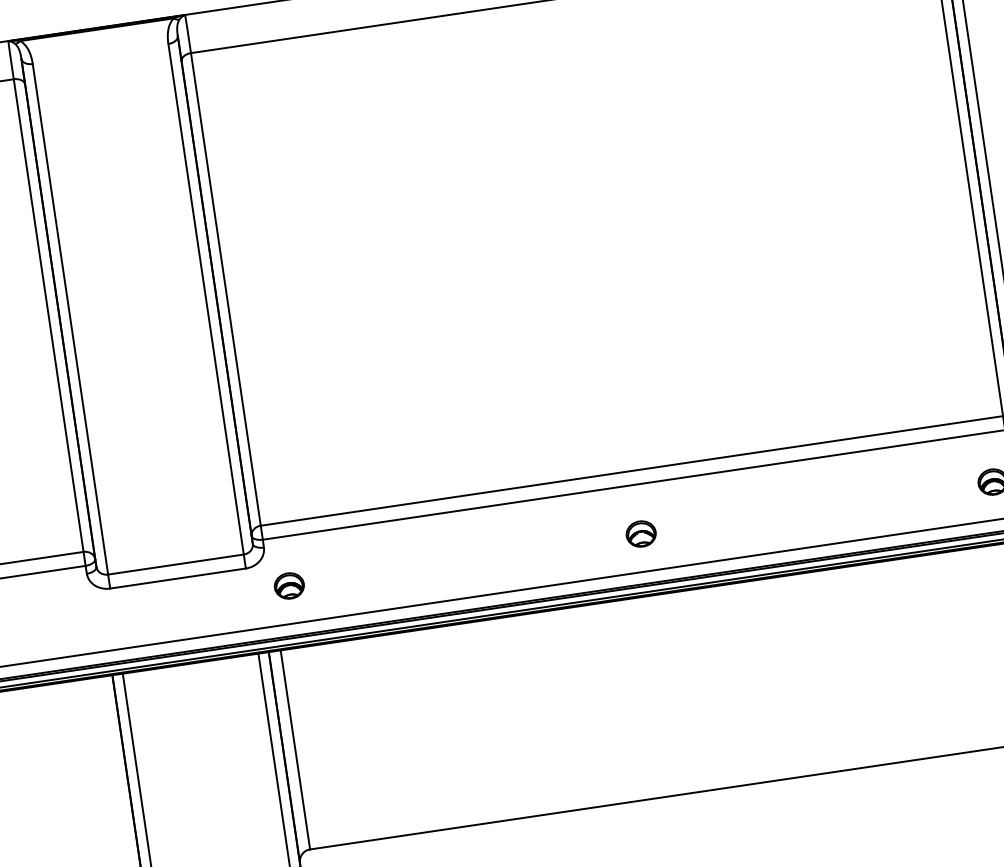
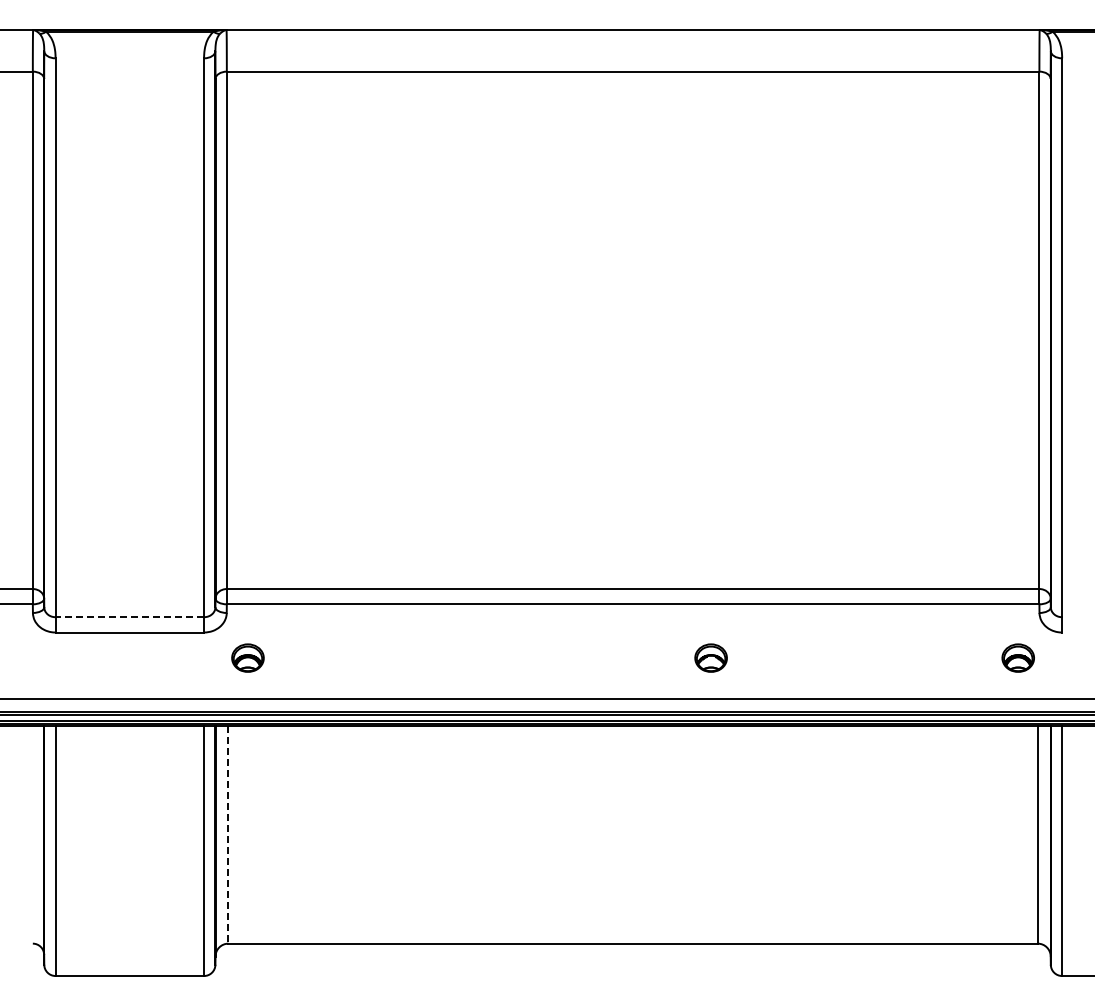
part: (640, 533) -> (710, 657), moved
line: (175, 564) -> (129, 617), solid -> dashed
line: (295, 749) -> (228, 834), solid -> dashed

